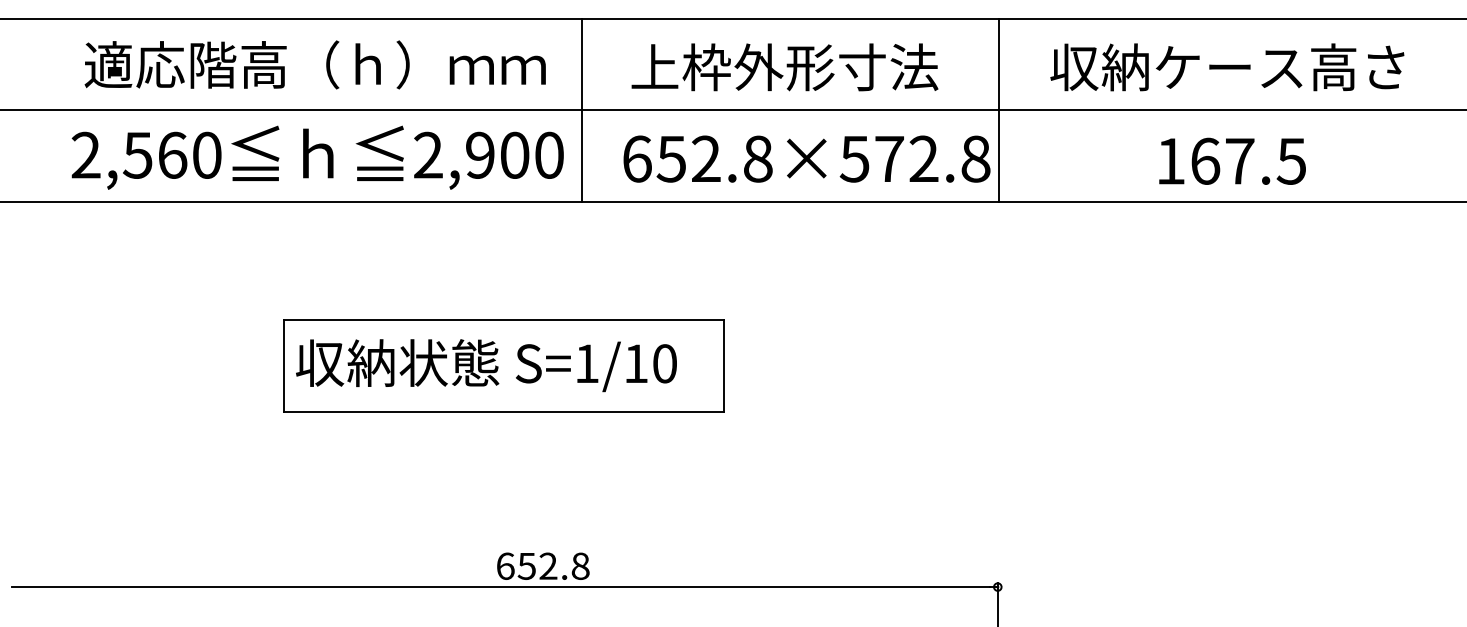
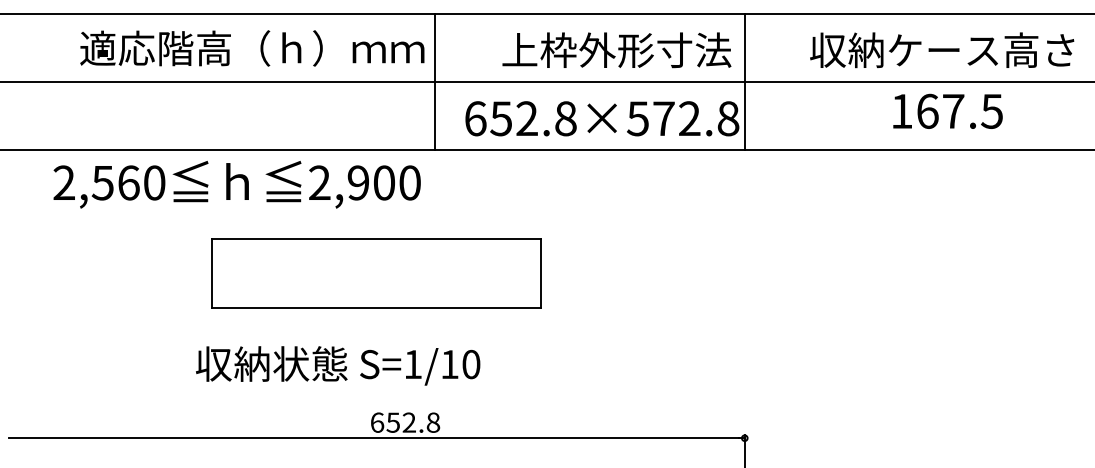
text: (315, 64) -> (252, 48), moved
text: (784, 67) -> (616, 50), moved
text: (1227, 67) -> (942, 50), moved
text: (316, 157) -> (236, 184), moved
text: (1231, 160) -> (947, 110), moved
text: (486, 365) -> (338, 365), moved

